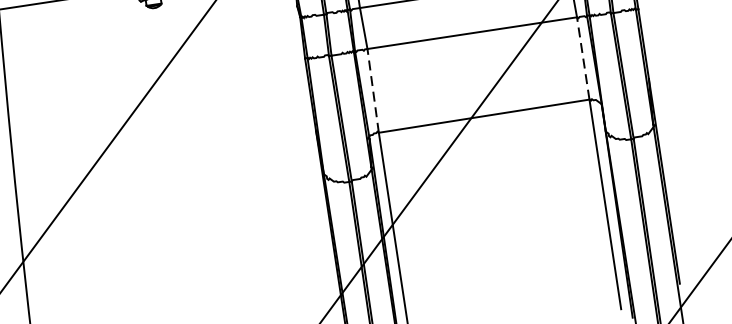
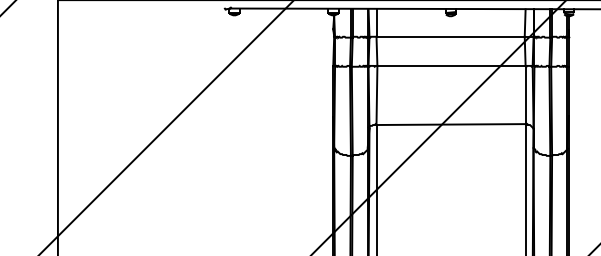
line: (582, 57) -> (525, 94), dashed -> solid
line: (372, 91) -> (376, 95), dashed -> solid

